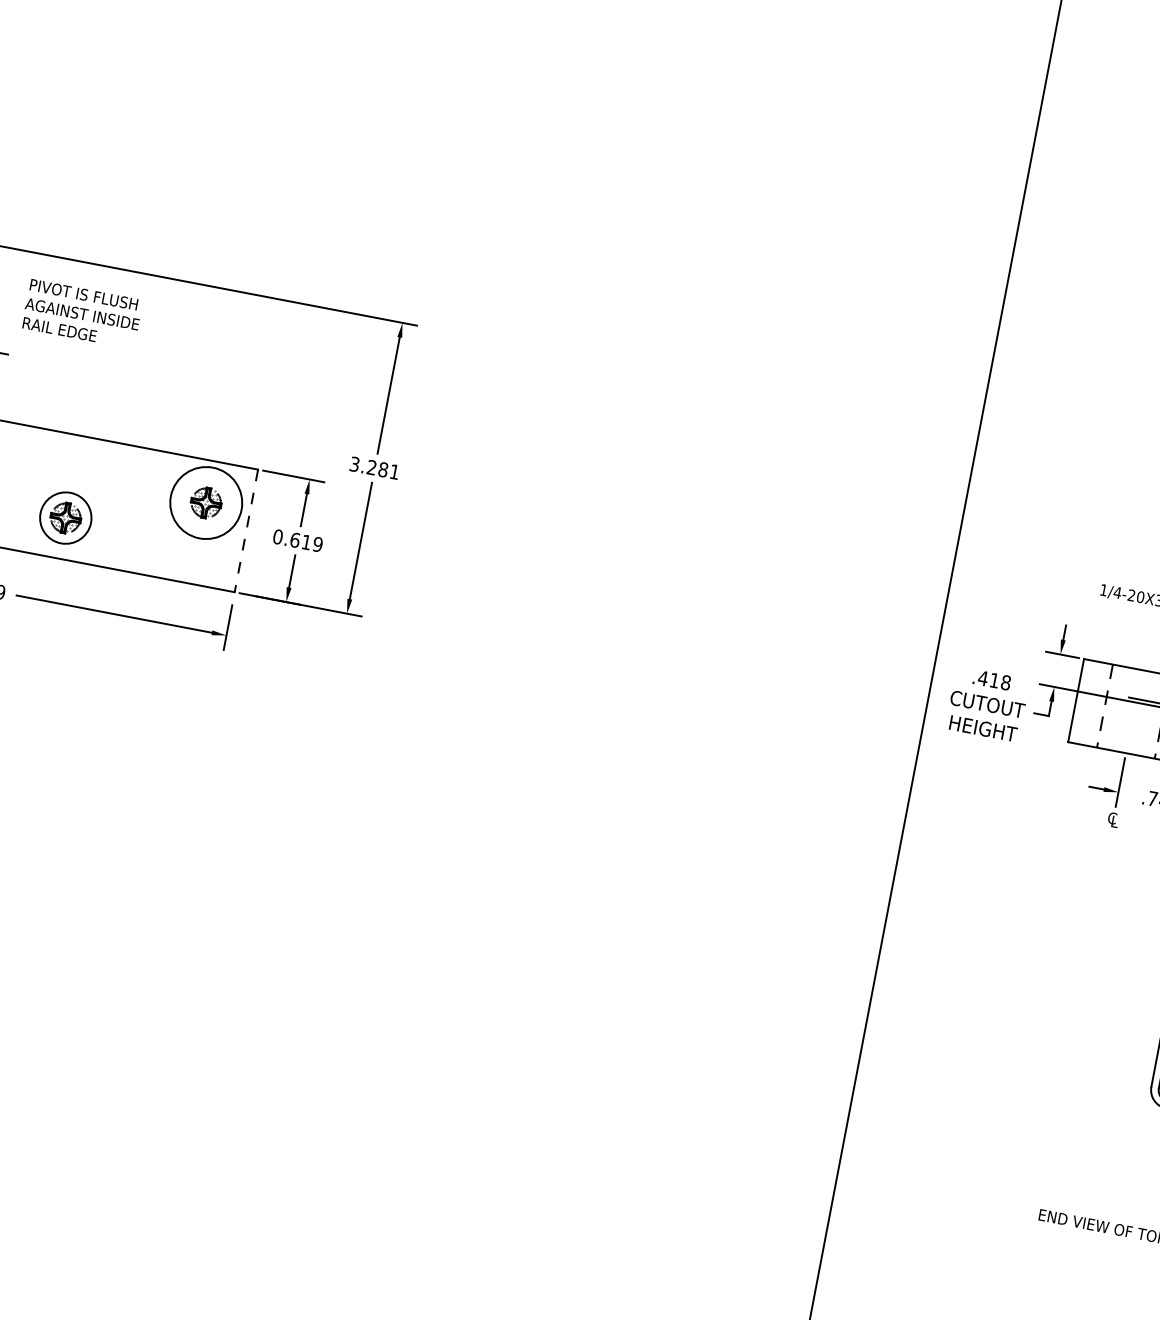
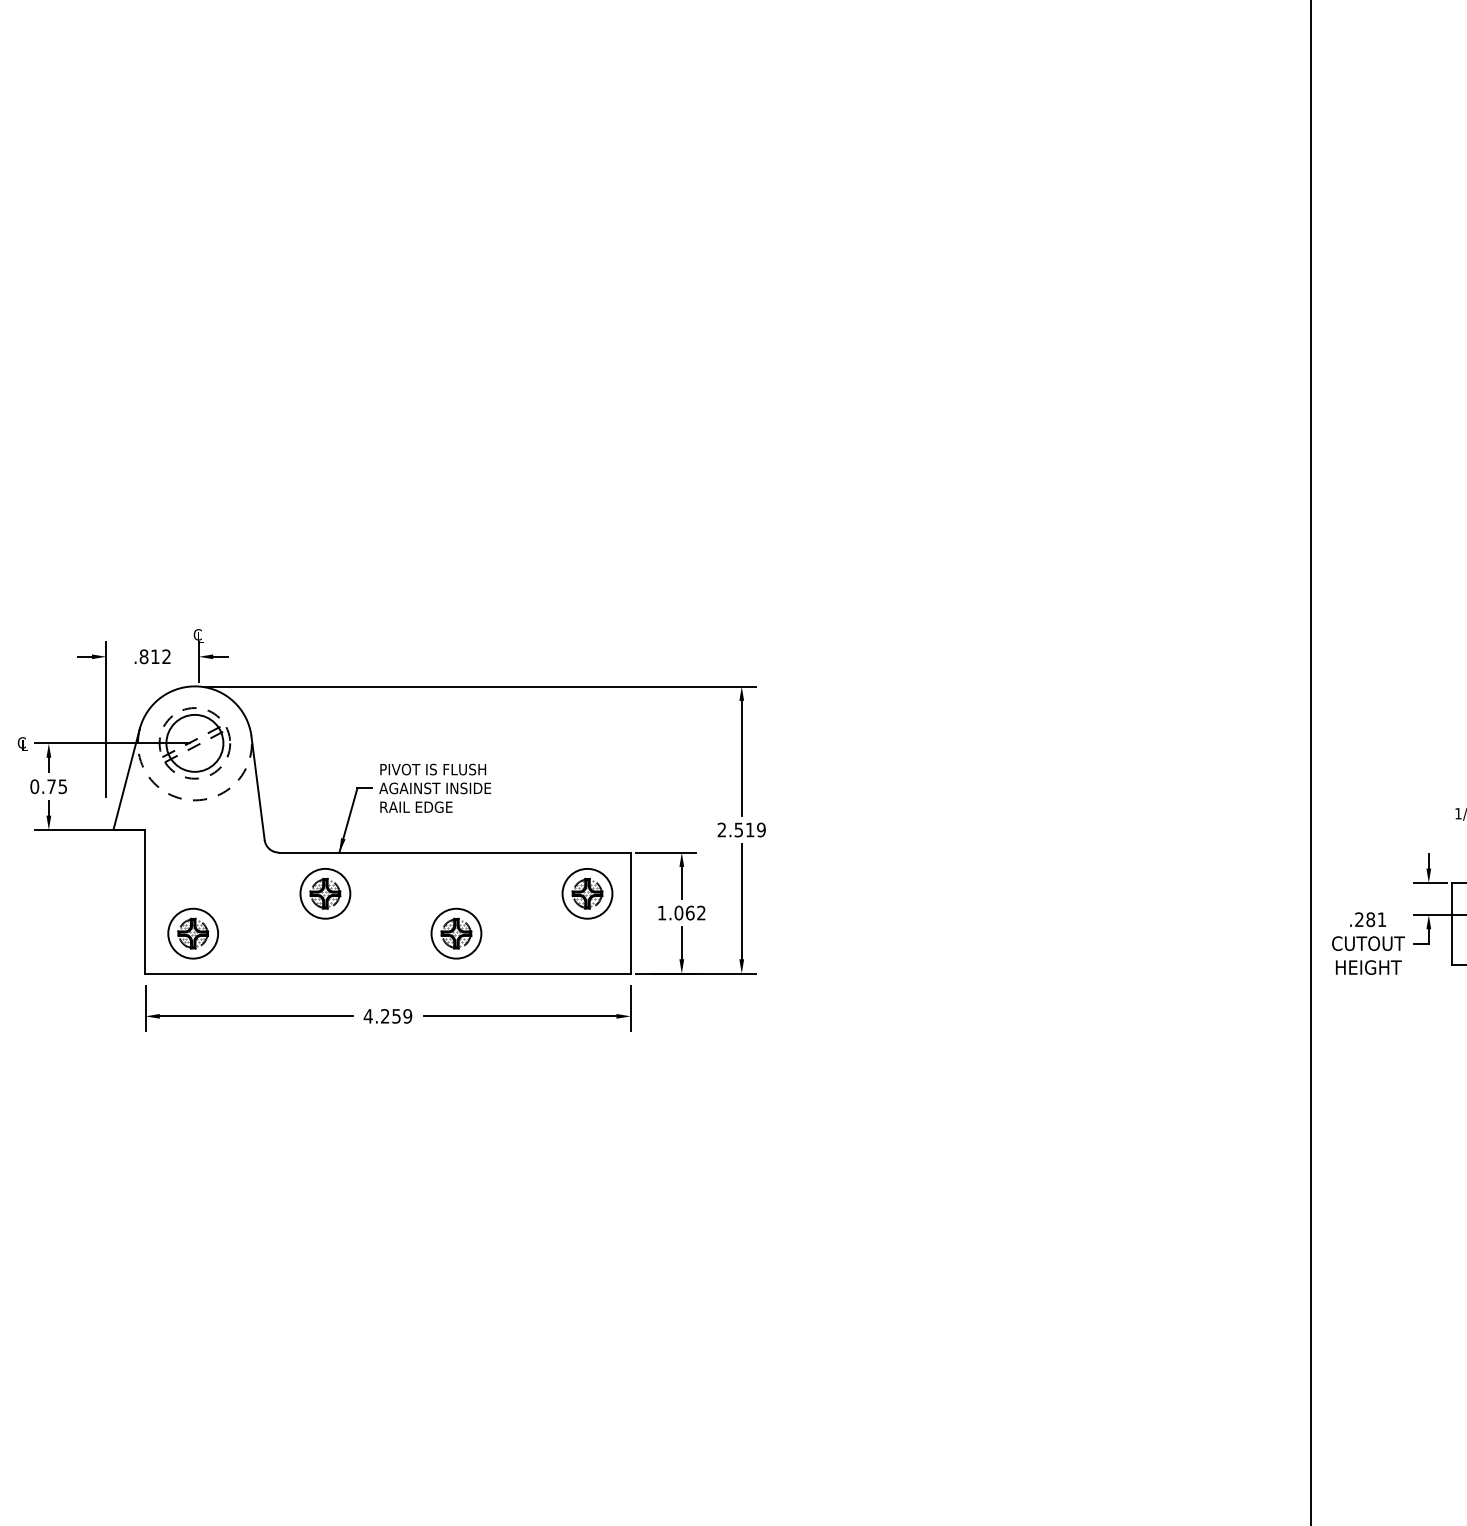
text: (82, 313) -> (435, 787), moved
text: (374, 467) -> (741, 829), 3.281 -> 2.519
circle: (206, 502) -> (587, 893), size x0.71
line: (245, 531) -> (630, 913), dashed -> solid
text: (297, 540) -> (681, 912), 0.619 -> 1.062
text: (994, 680) -> (1370, 919), .418 -> .281

